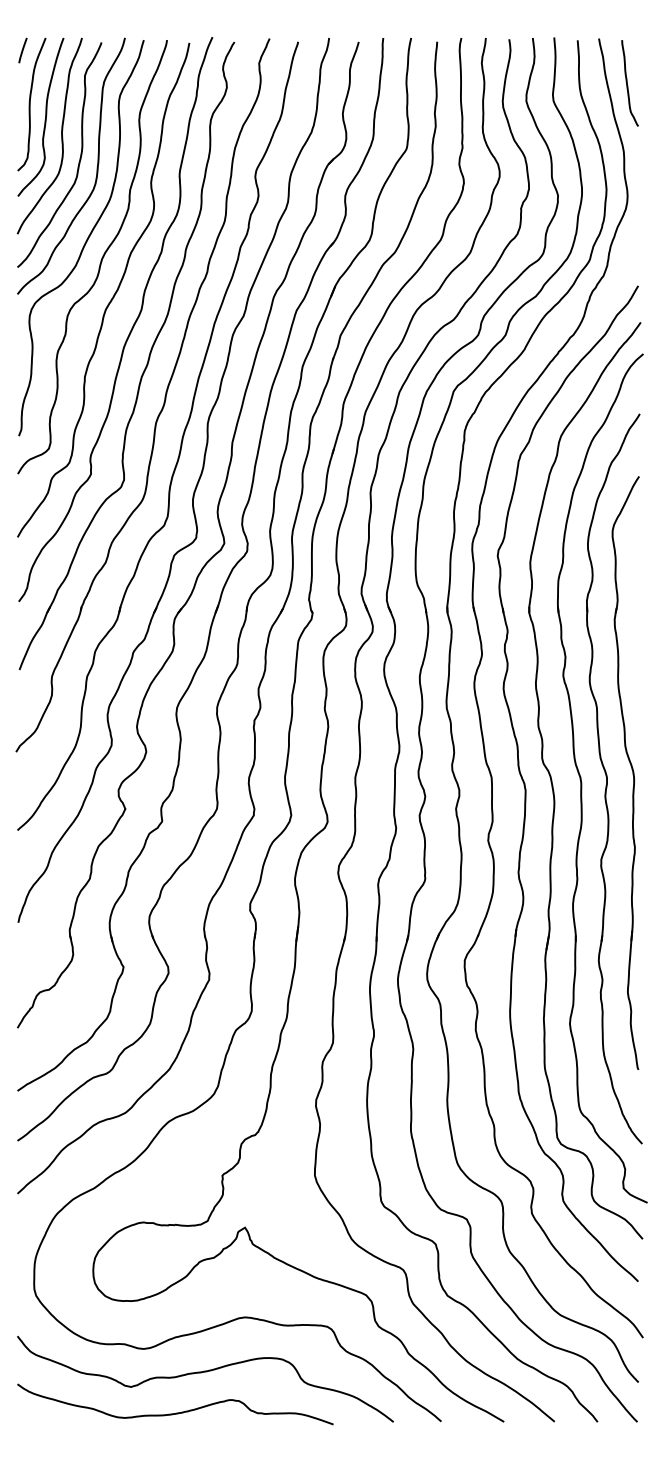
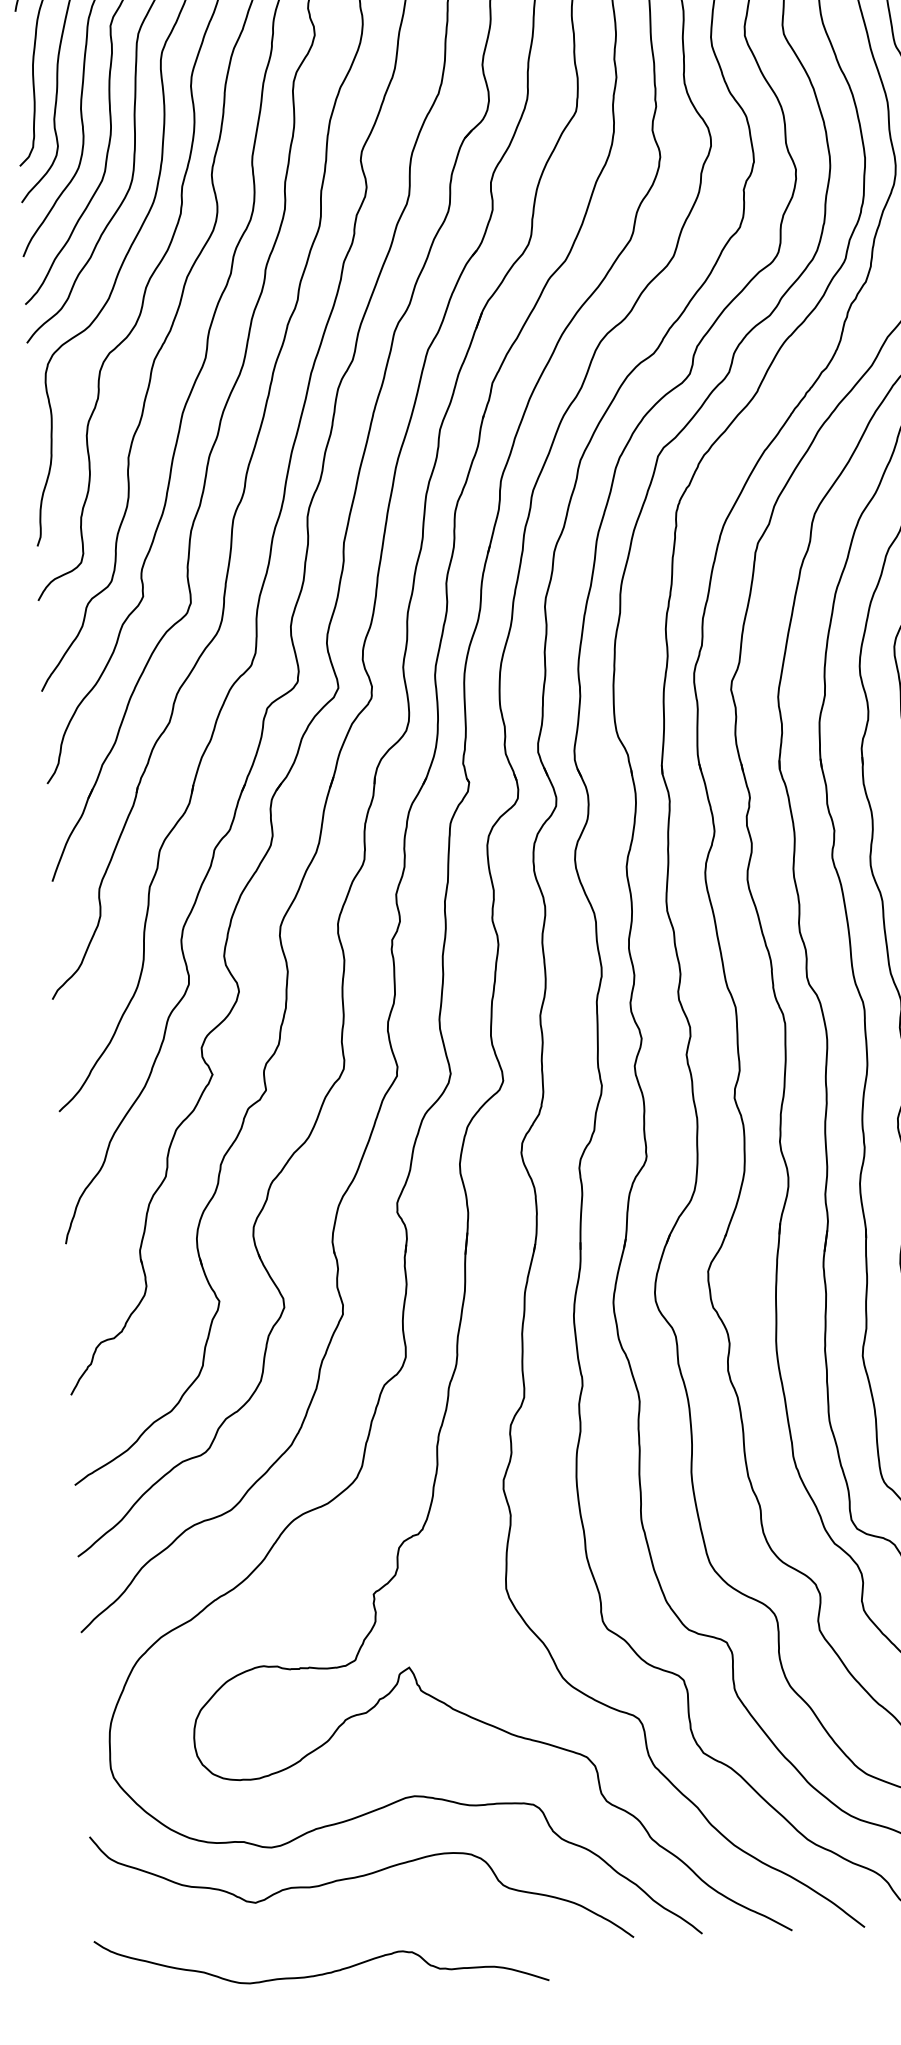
curve: (176, 1412) -> (323, 1972), moved

